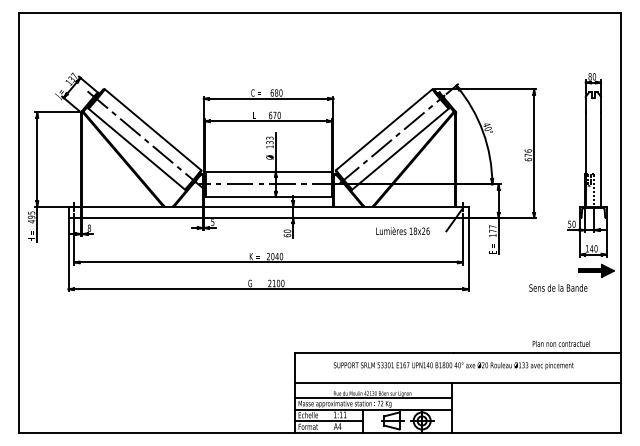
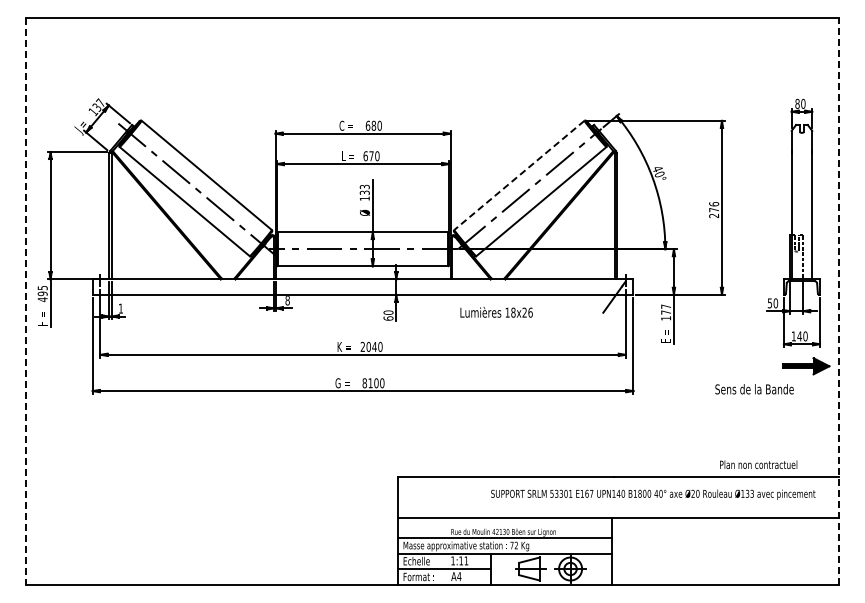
line: (384, 129) -> (519, 175), solid -> dashed
text: (528, 159) -> (714, 215), 676 -> 276
text: (212, 222) -> (287, 300), 5 -> 8
line: (19, 223) -> (26, 301), solid -> dashed
line: (621, 223) -> (839, 301), solid -> dashed
text: (89, 228) -> (120, 308), 8 -> 1
text: (402, 230) -> (496, 311), moved
text: (269, 283) -> (364, 383), 2100 -> 8100
text: (453, 365) -> (653, 494), moved

